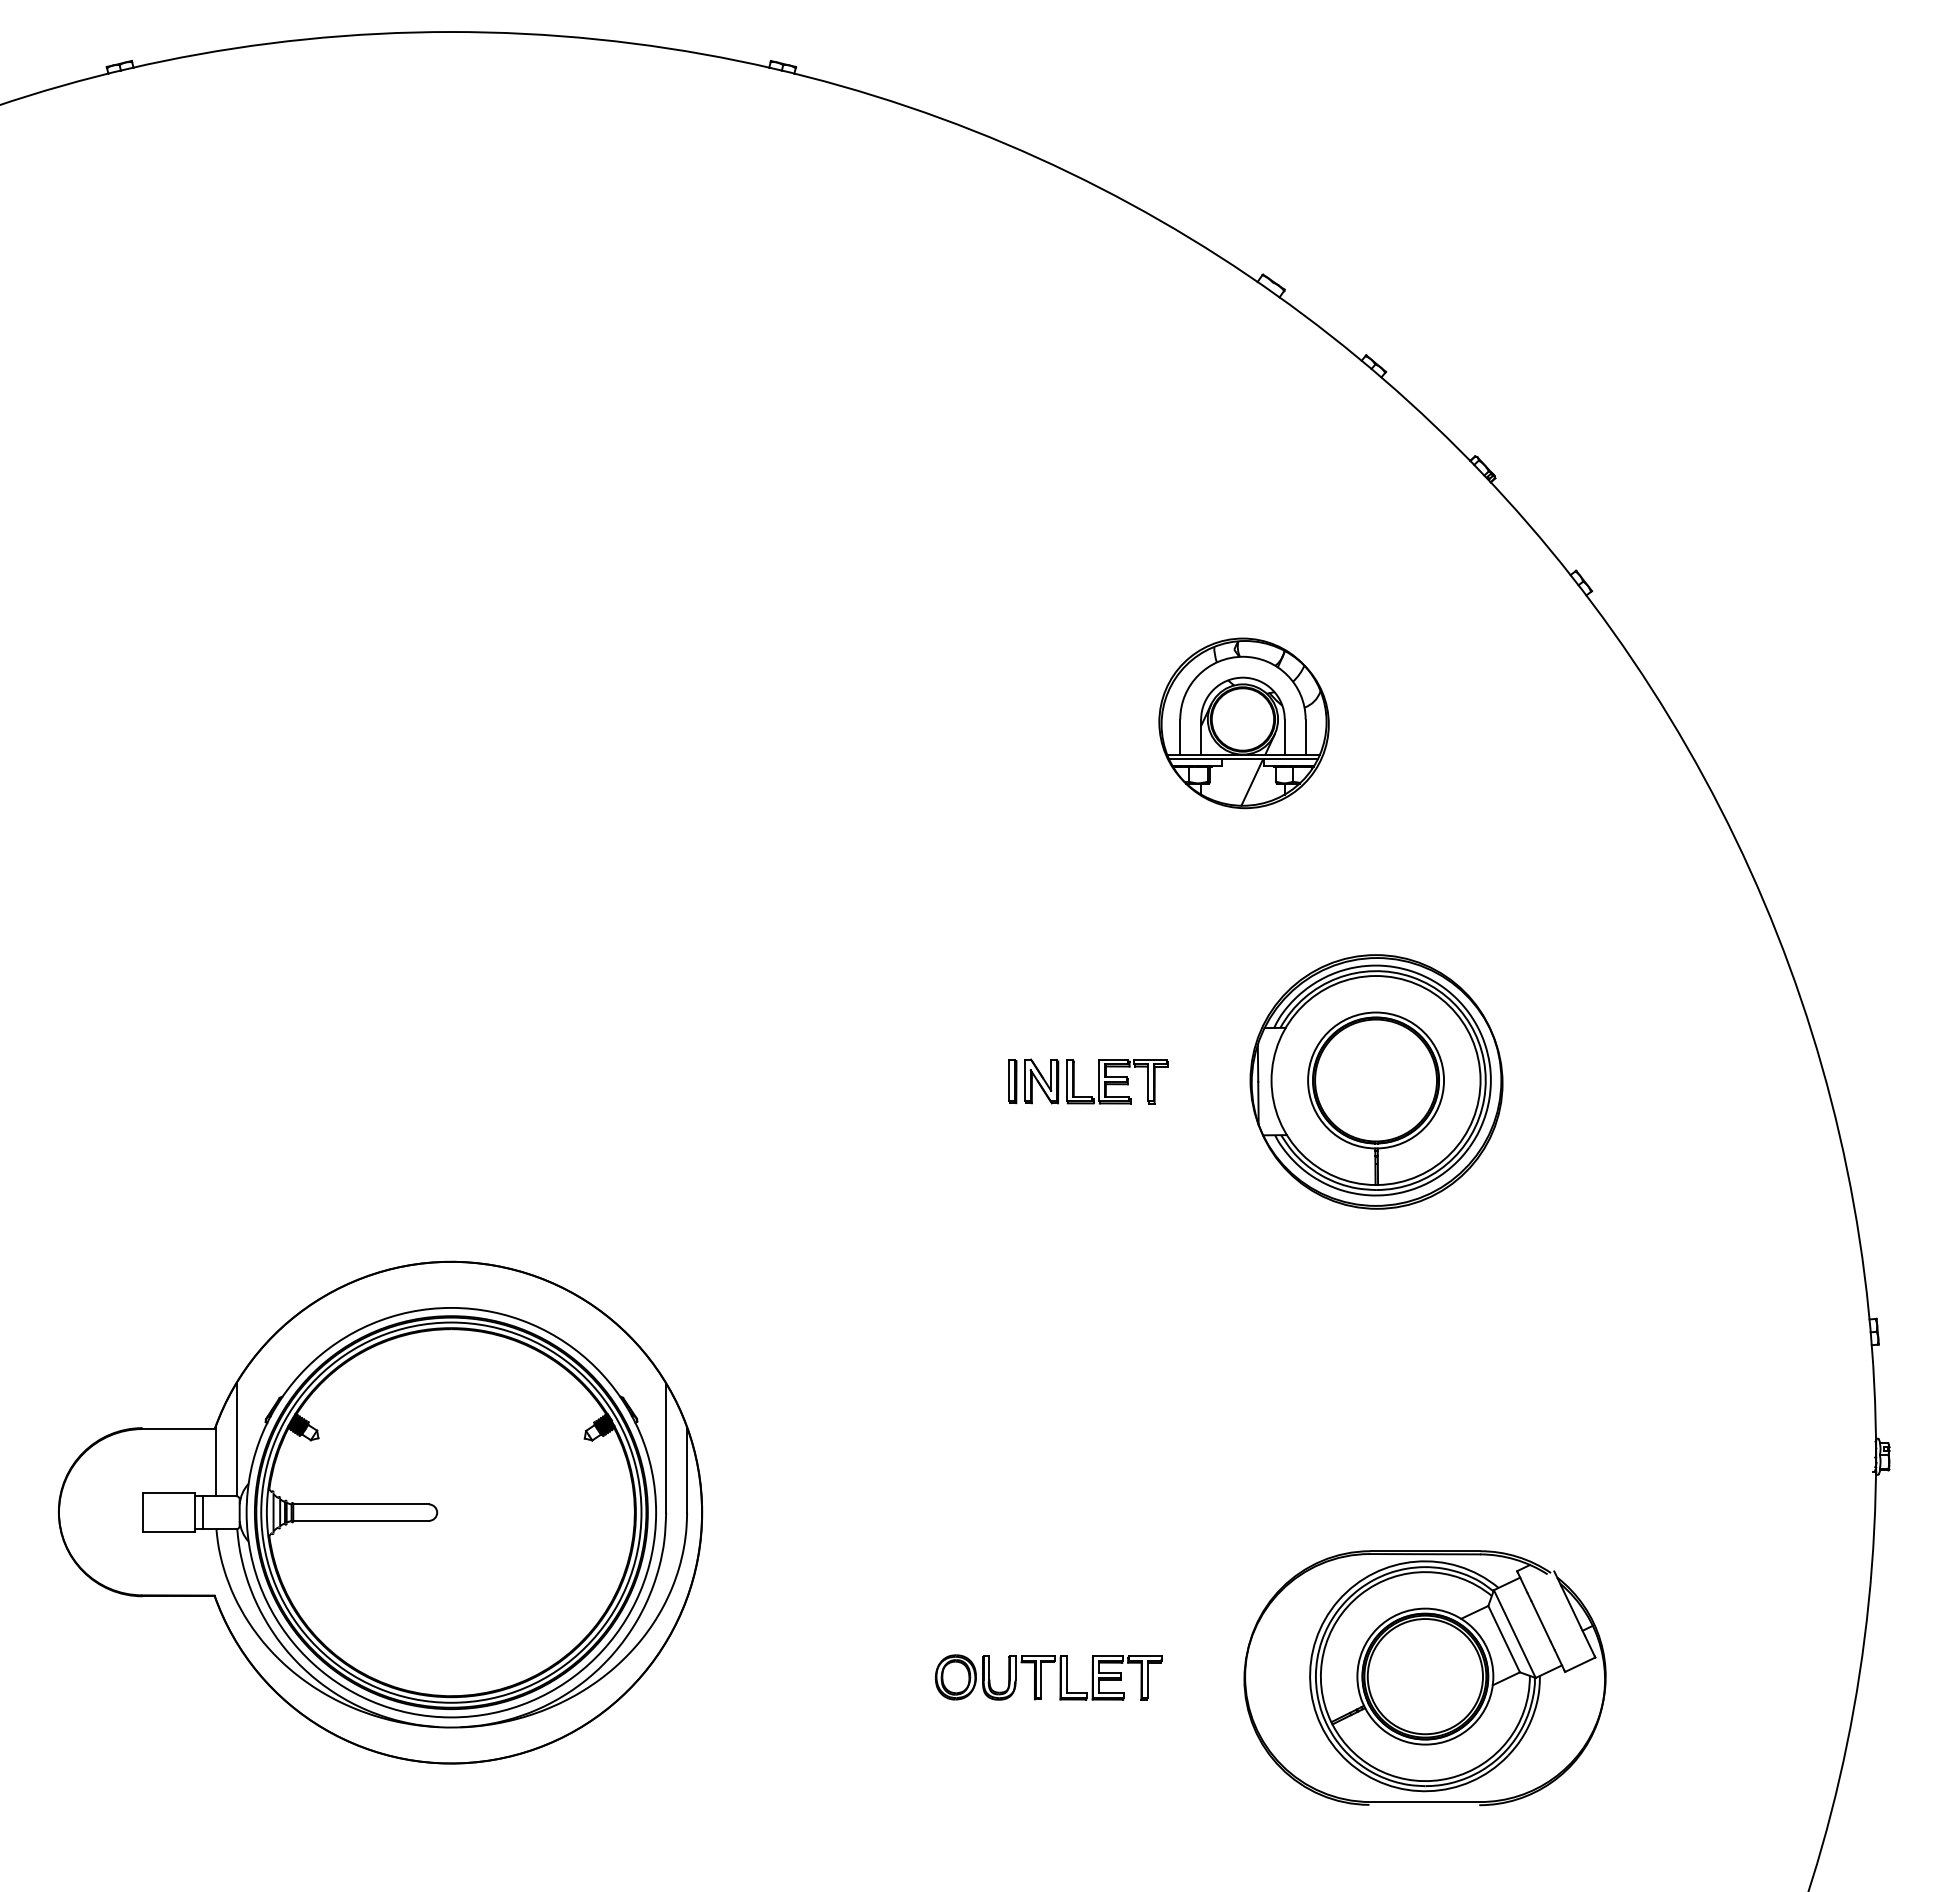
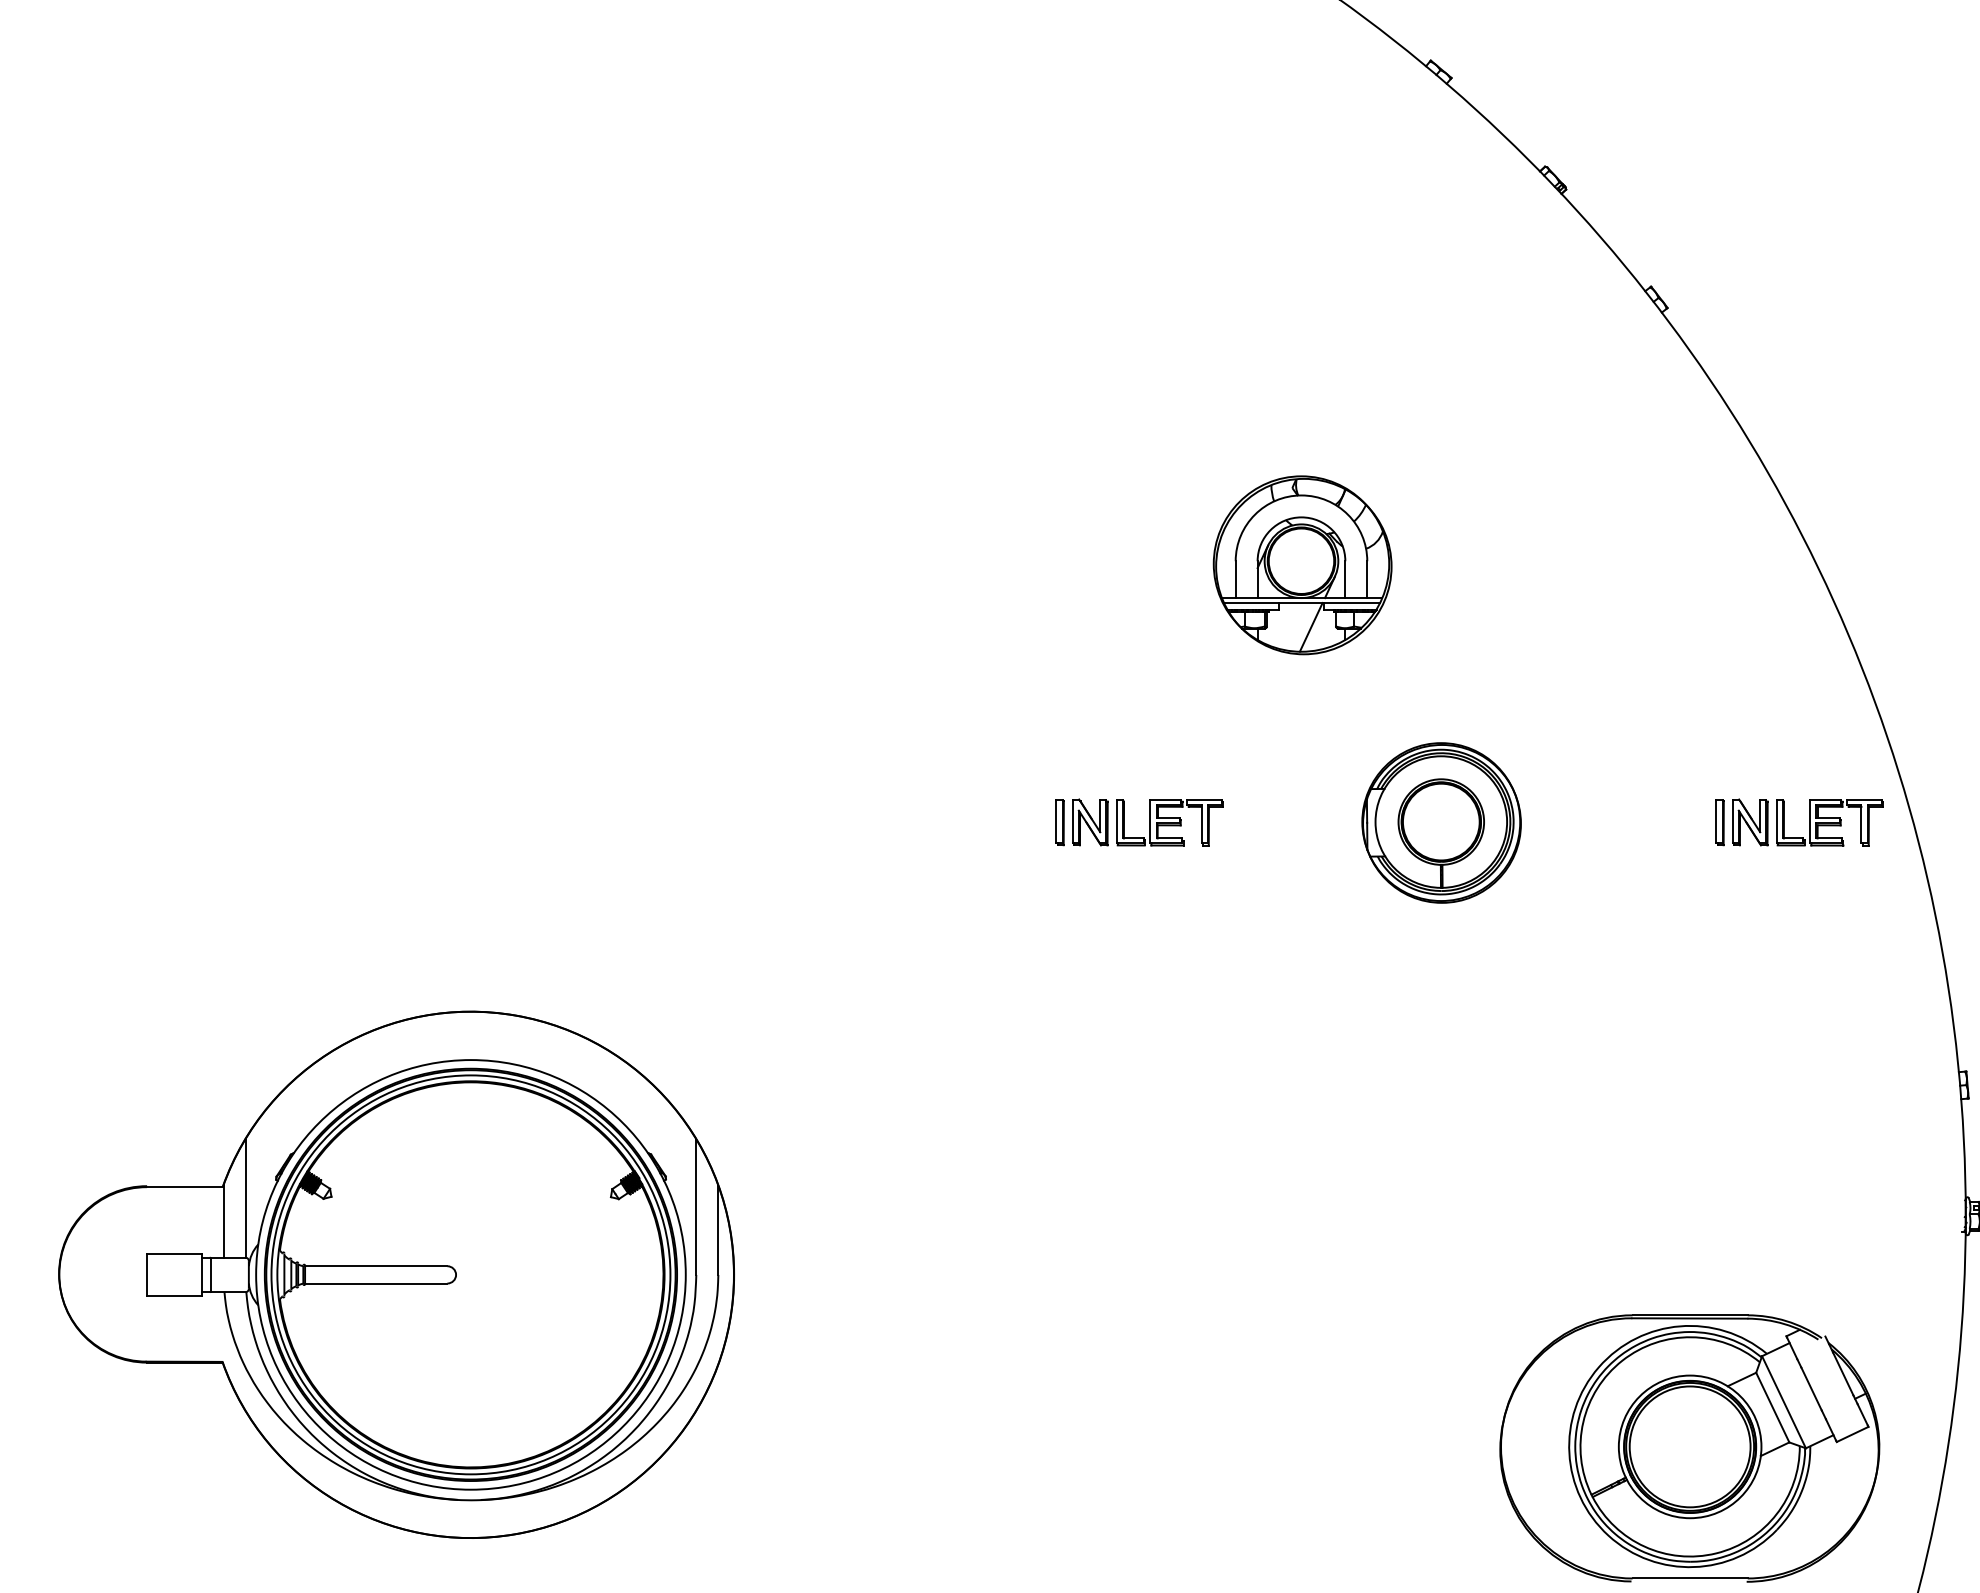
part: (1243, 723) -> (1302, 565), moved
part: (1376, 1081) -> (1441, 822), size x0.6
part: (1727, 1081) -> (1809, 822), added
part: (1041, 1677) -> (1090, 1447), removed
part: (1424, 1678) -> (1689, 1448), moved

